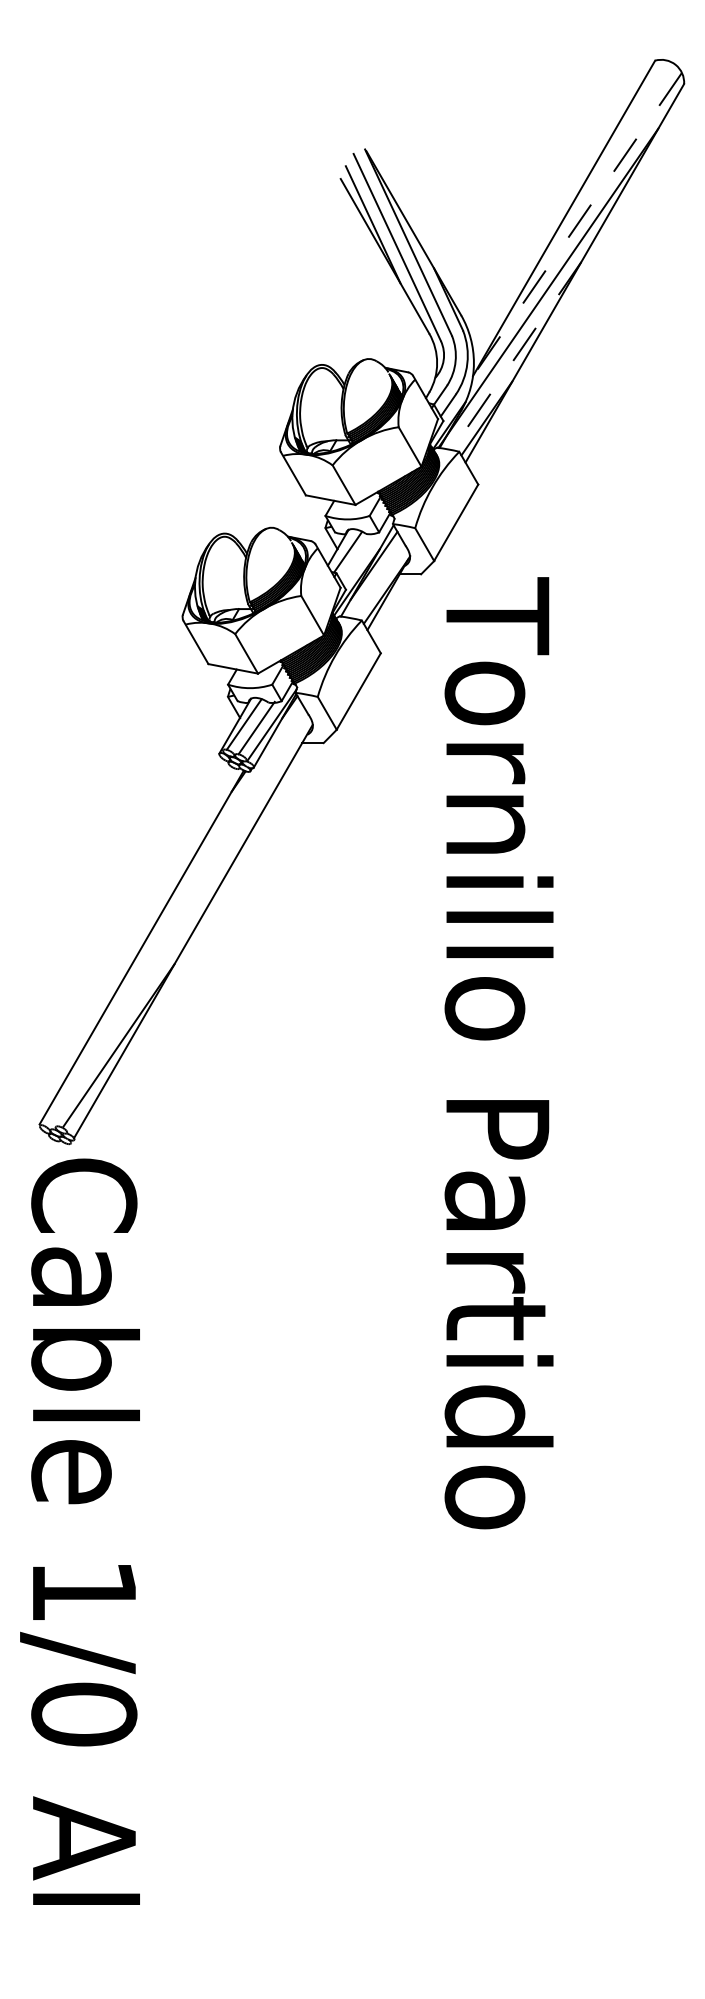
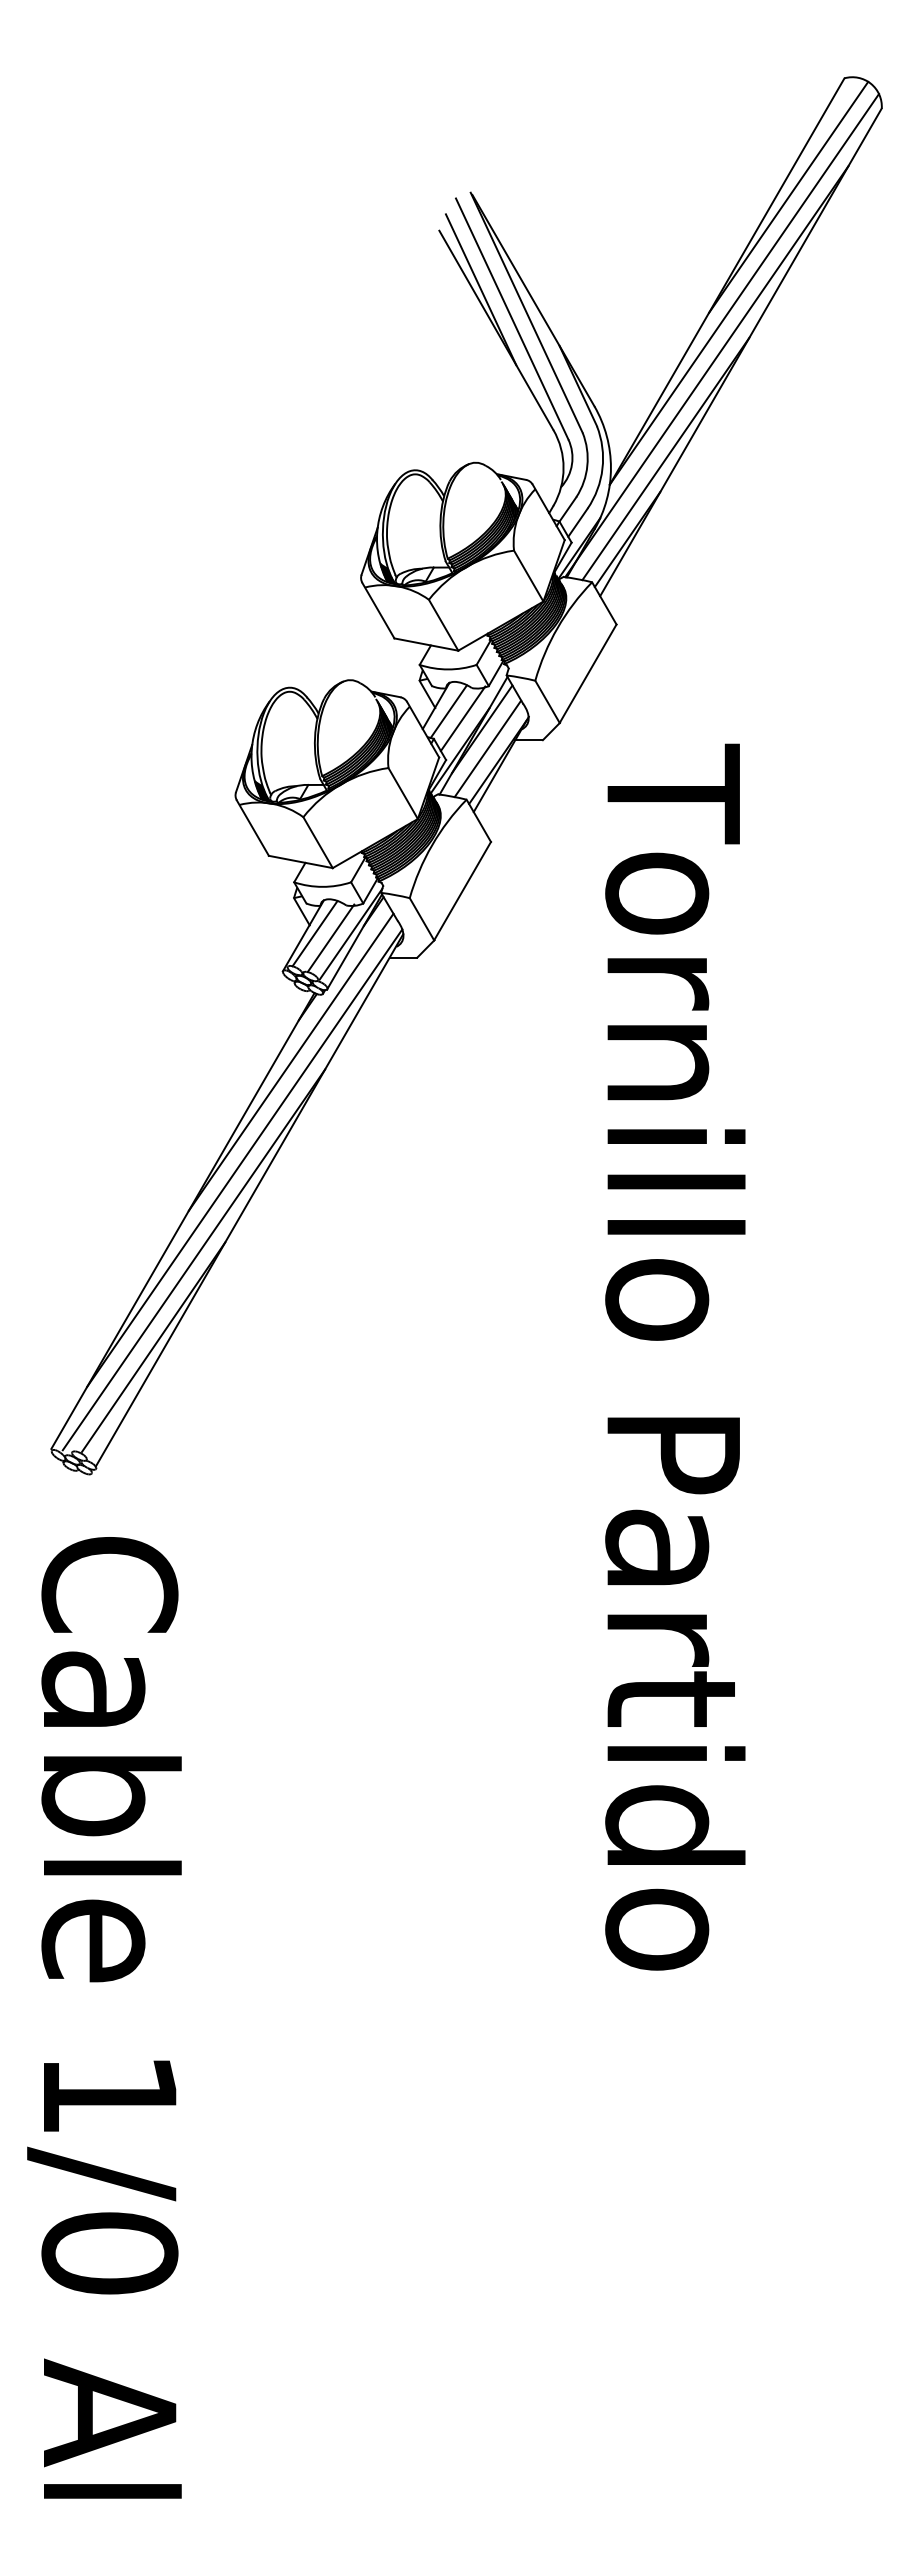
line: (611, 152) -> (788, 196), added
line: (577, 224) -> (744, 289), dashed -> solid
line: (516, 356) -> (665, 459), dashed -> solid
line: (358, 557) -> (462, 718), added
line: (378, 580) -> (487, 748), added
line: (225, 823) -> (290, 1061), added
line: (189, 898) -> (244, 1157), added
line: (149, 977) -> (193, 1259), added
text: (499, 1052) -> (675, 1356), moved
text: (80, 1531) -> (104, 2017), moved

